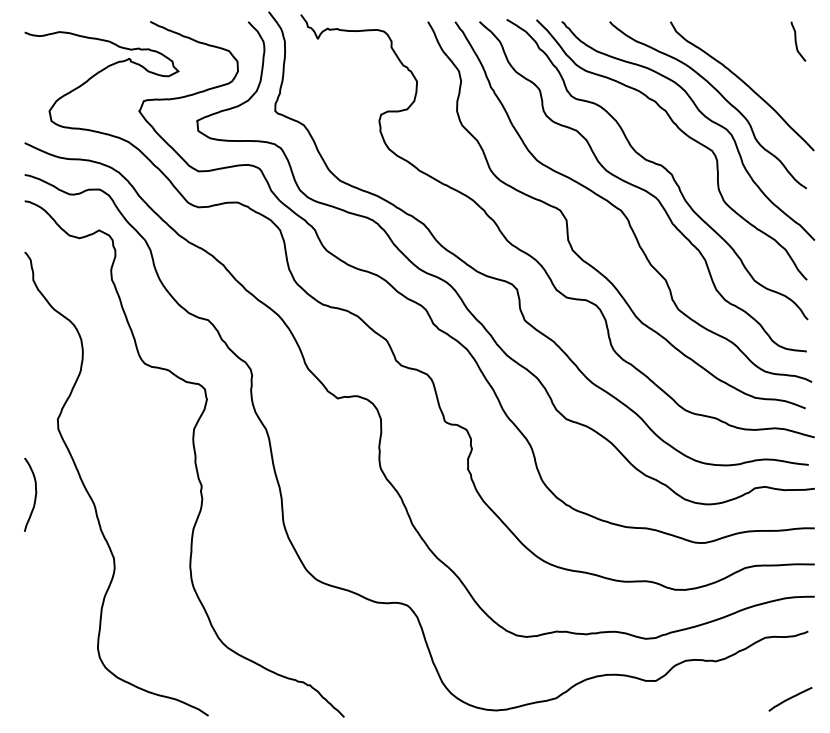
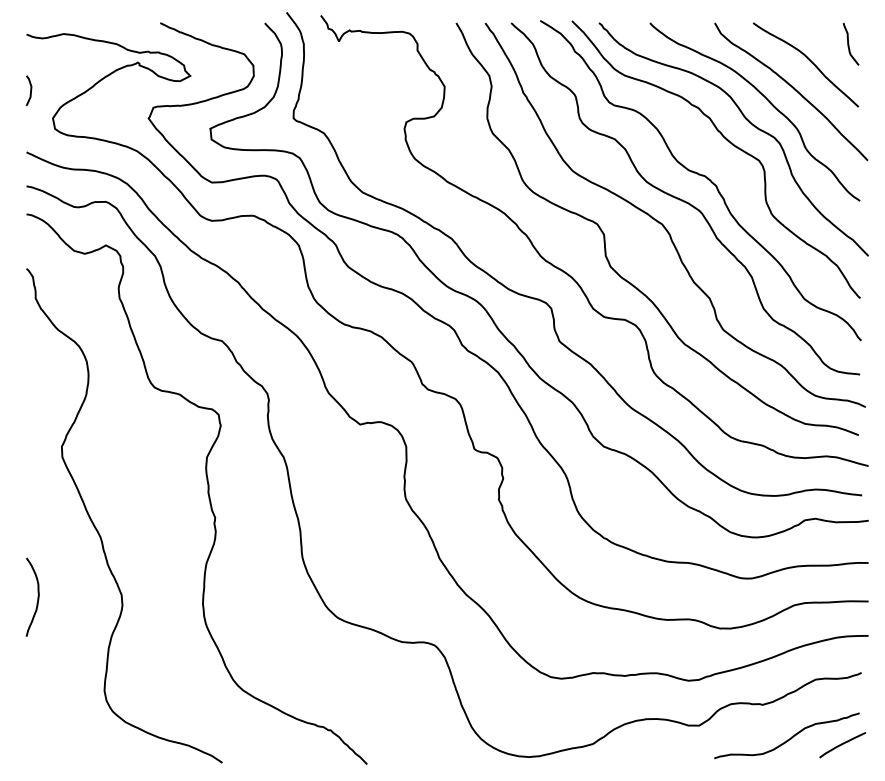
curve: (759, 57) -> (809, 61), added
line: (28, 85) -> (30, 90), added
curve: (34, 494) -> (37, 596), moved
curve: (738, 693) -> (787, 739), added

